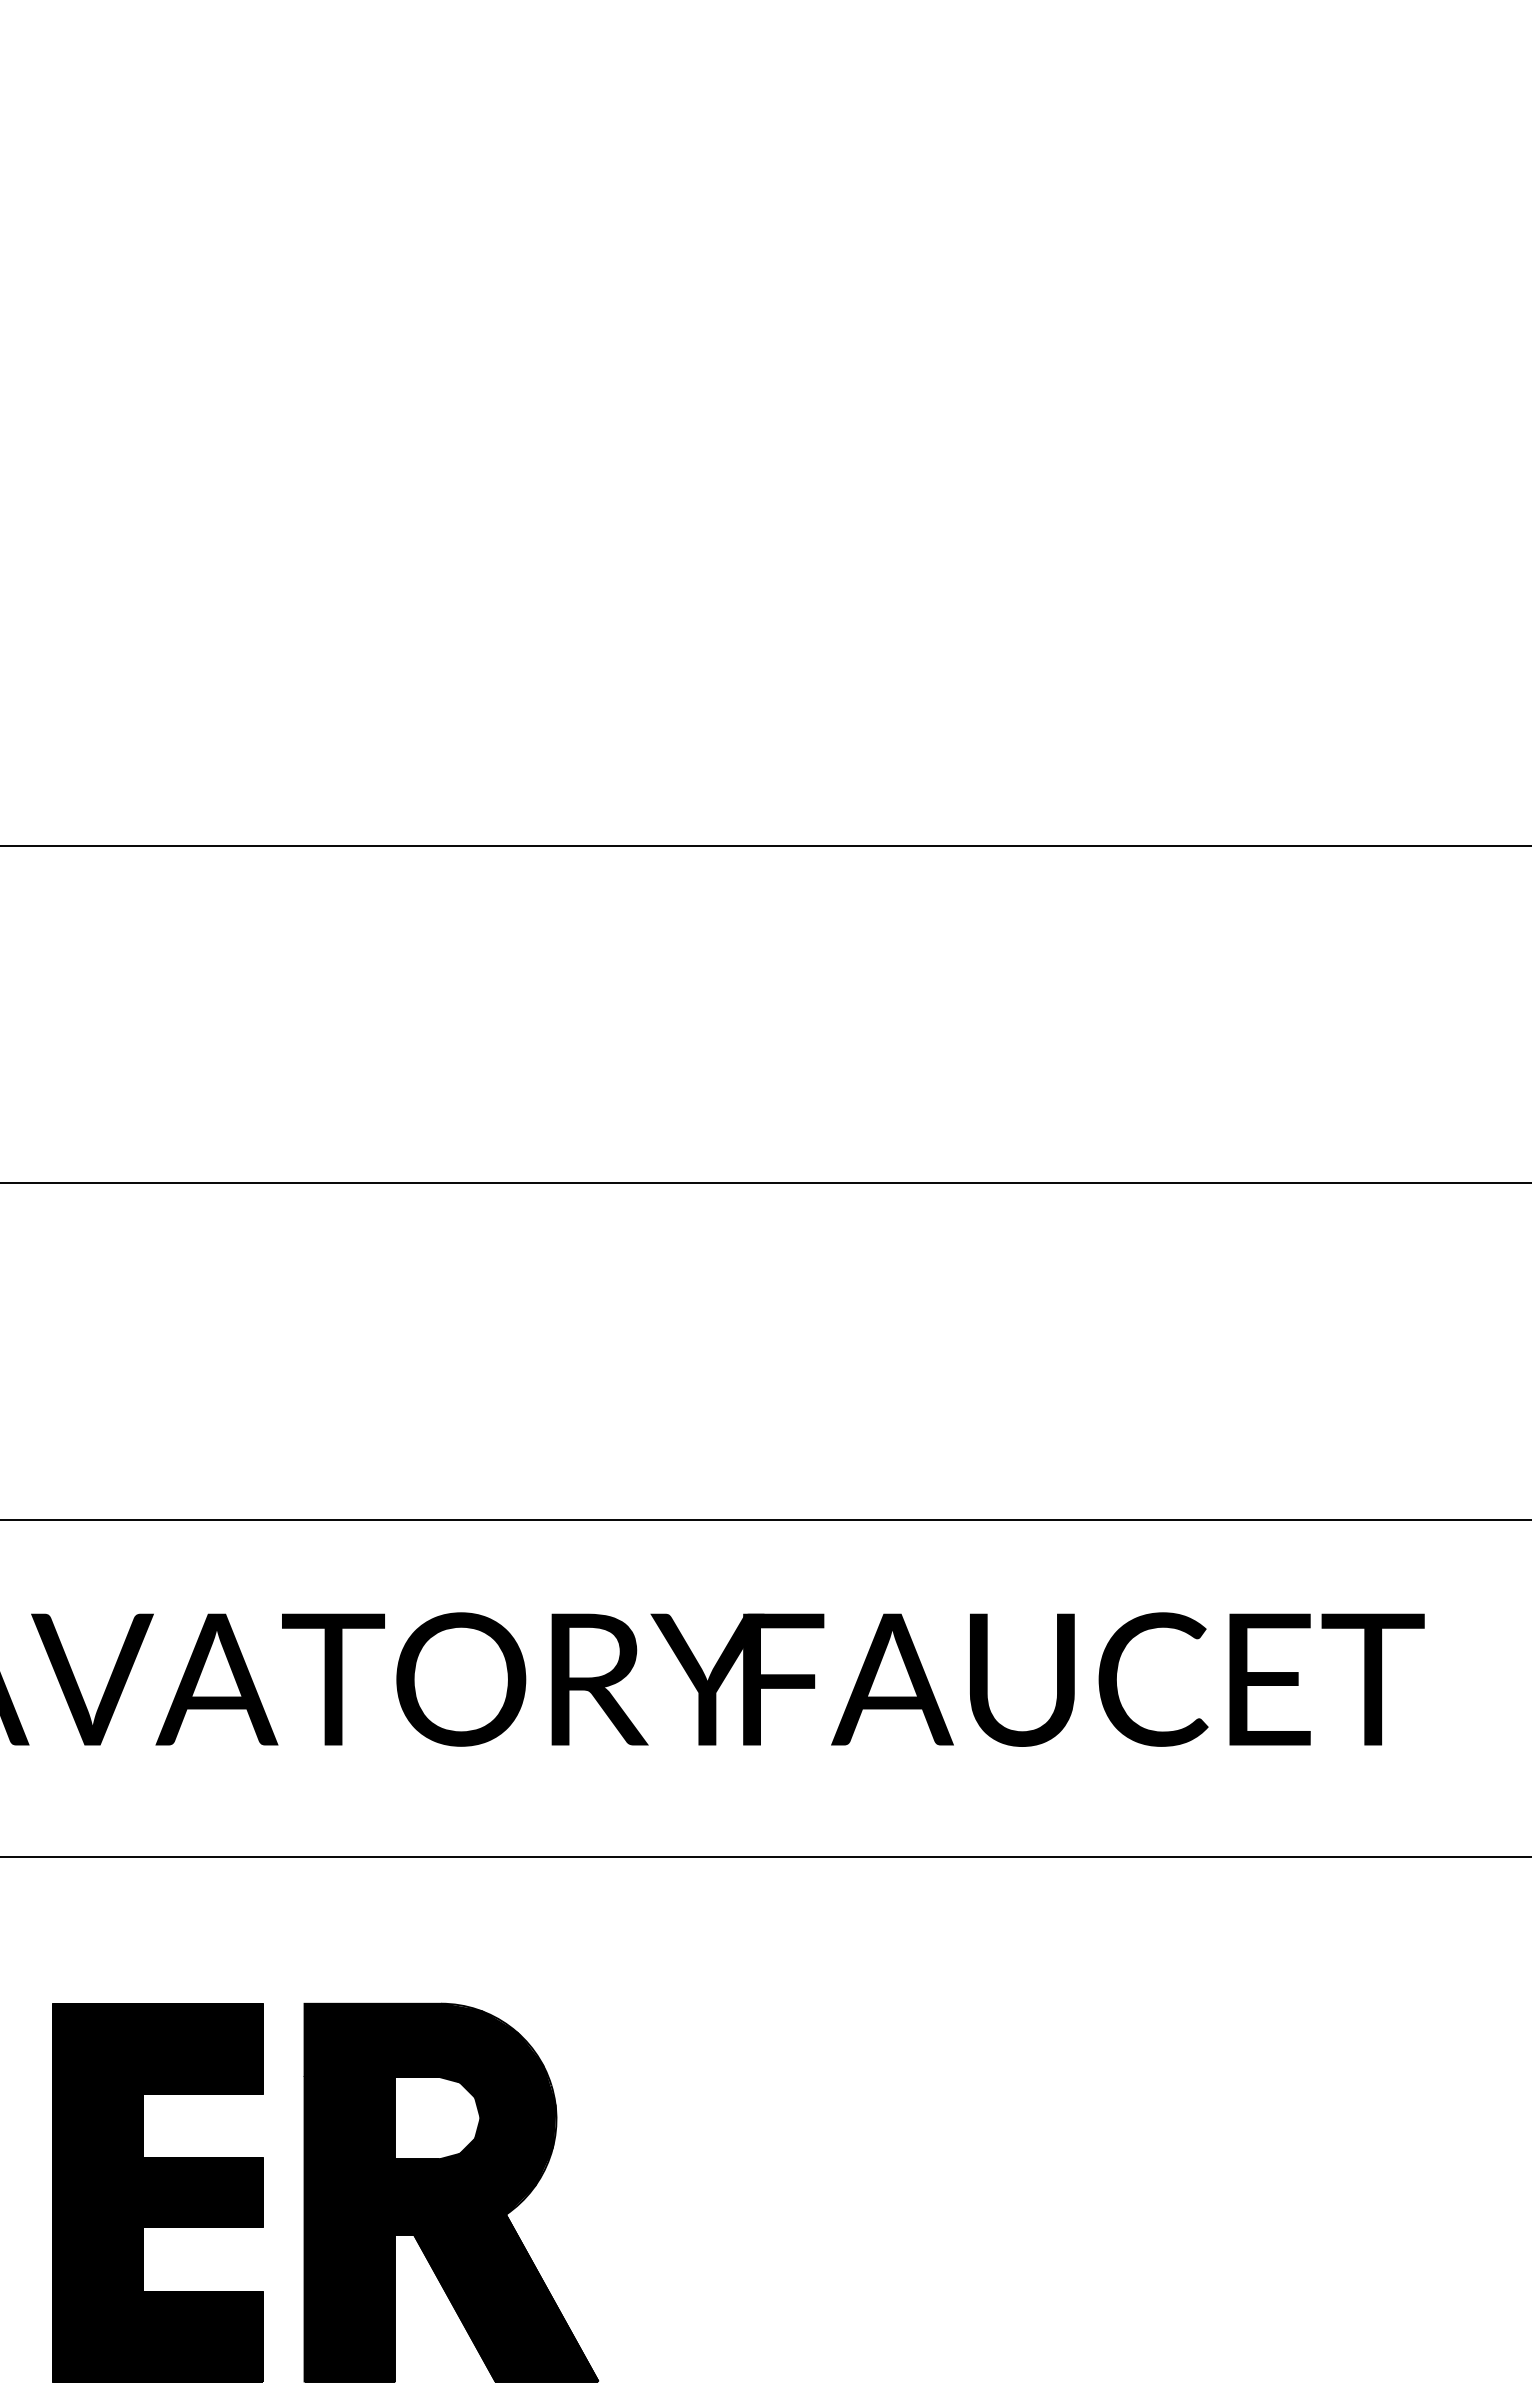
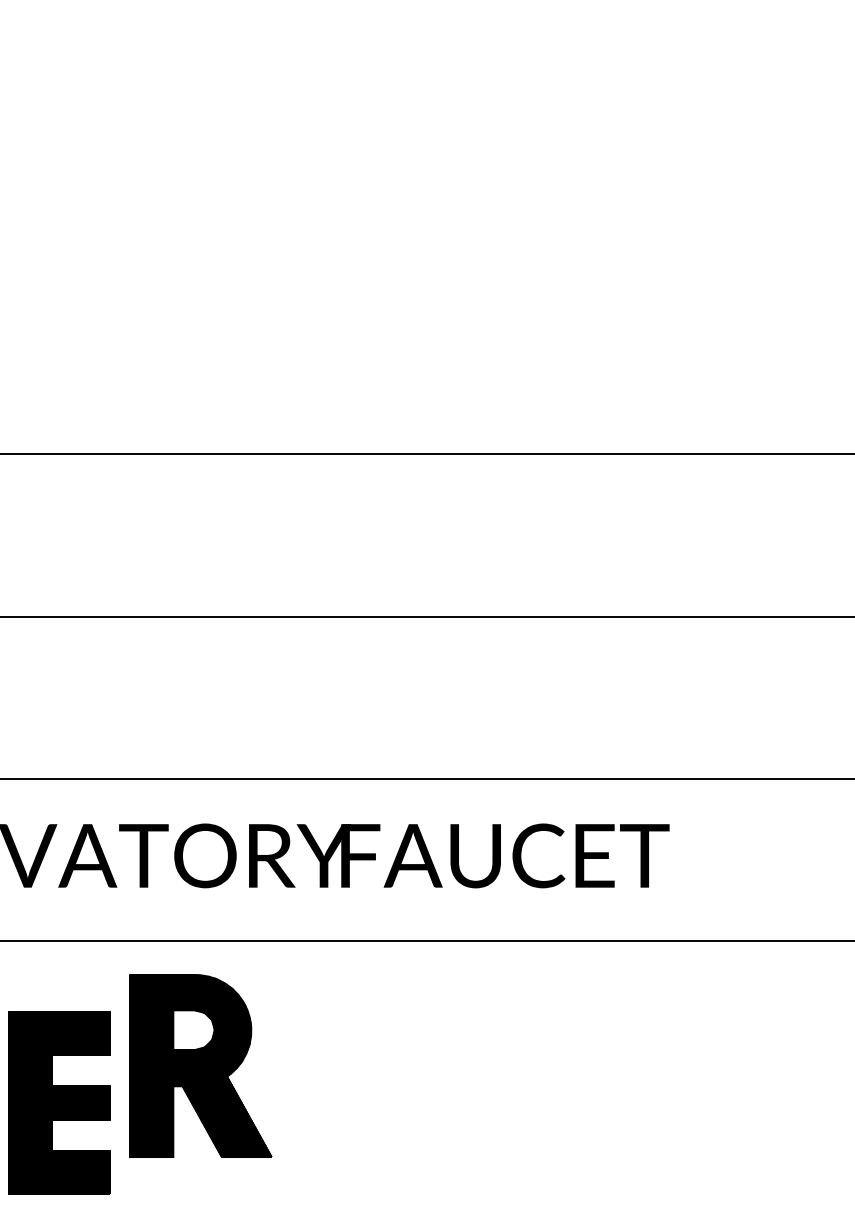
part: (450, 2191) -> (200, 1065), moved

